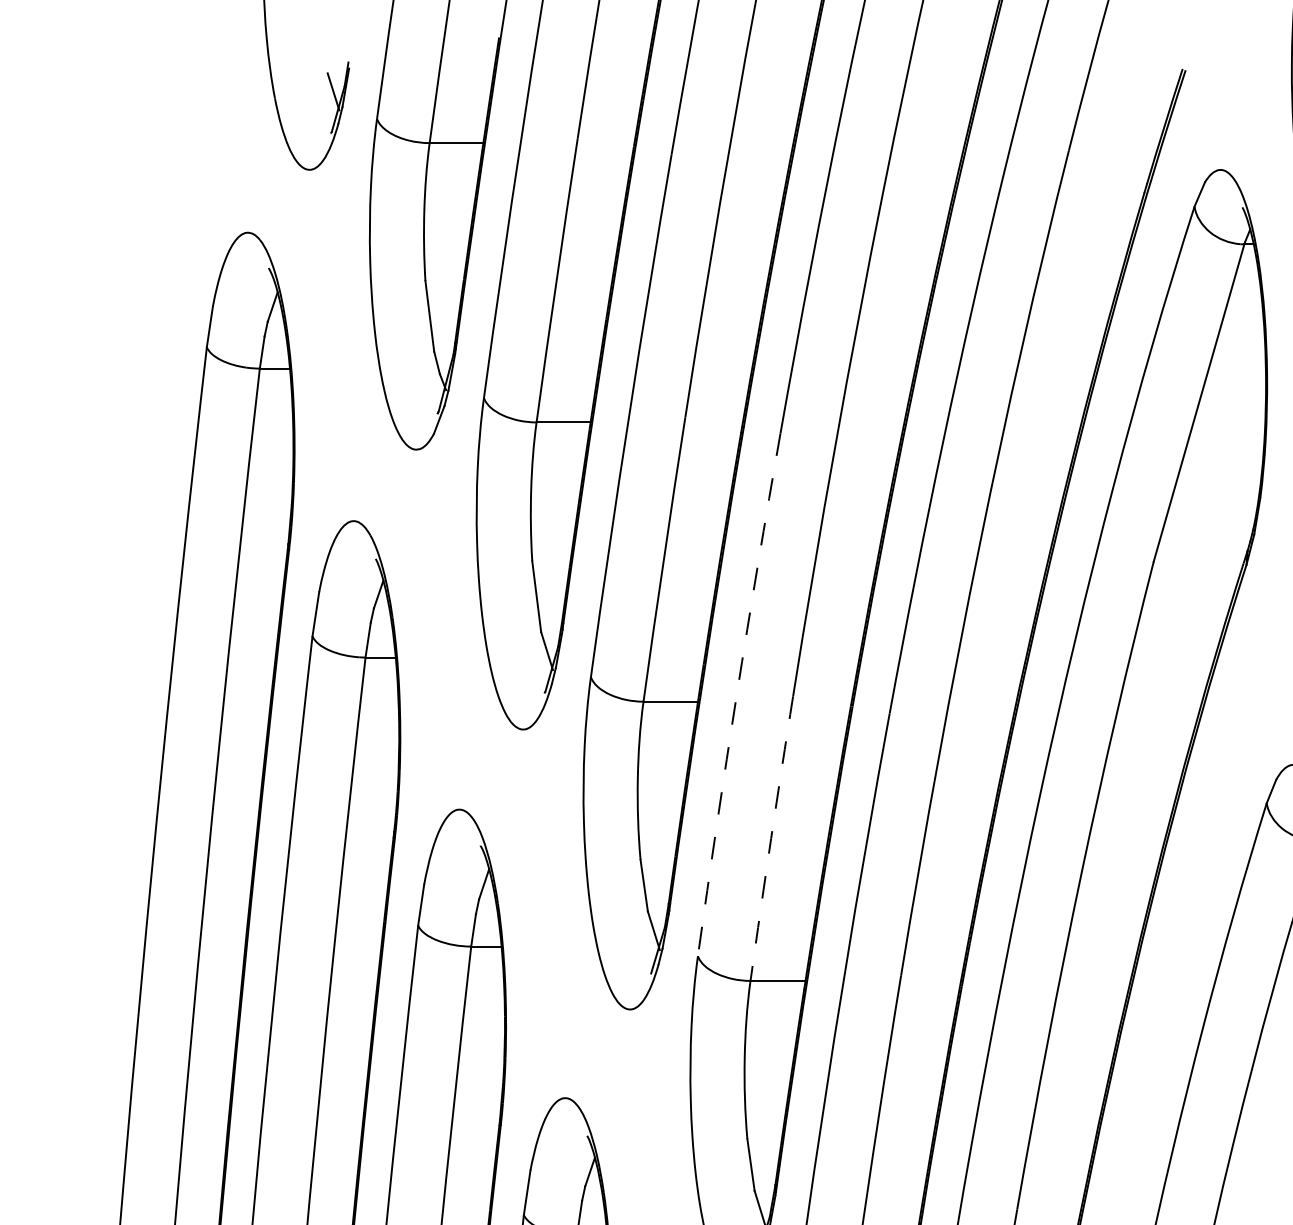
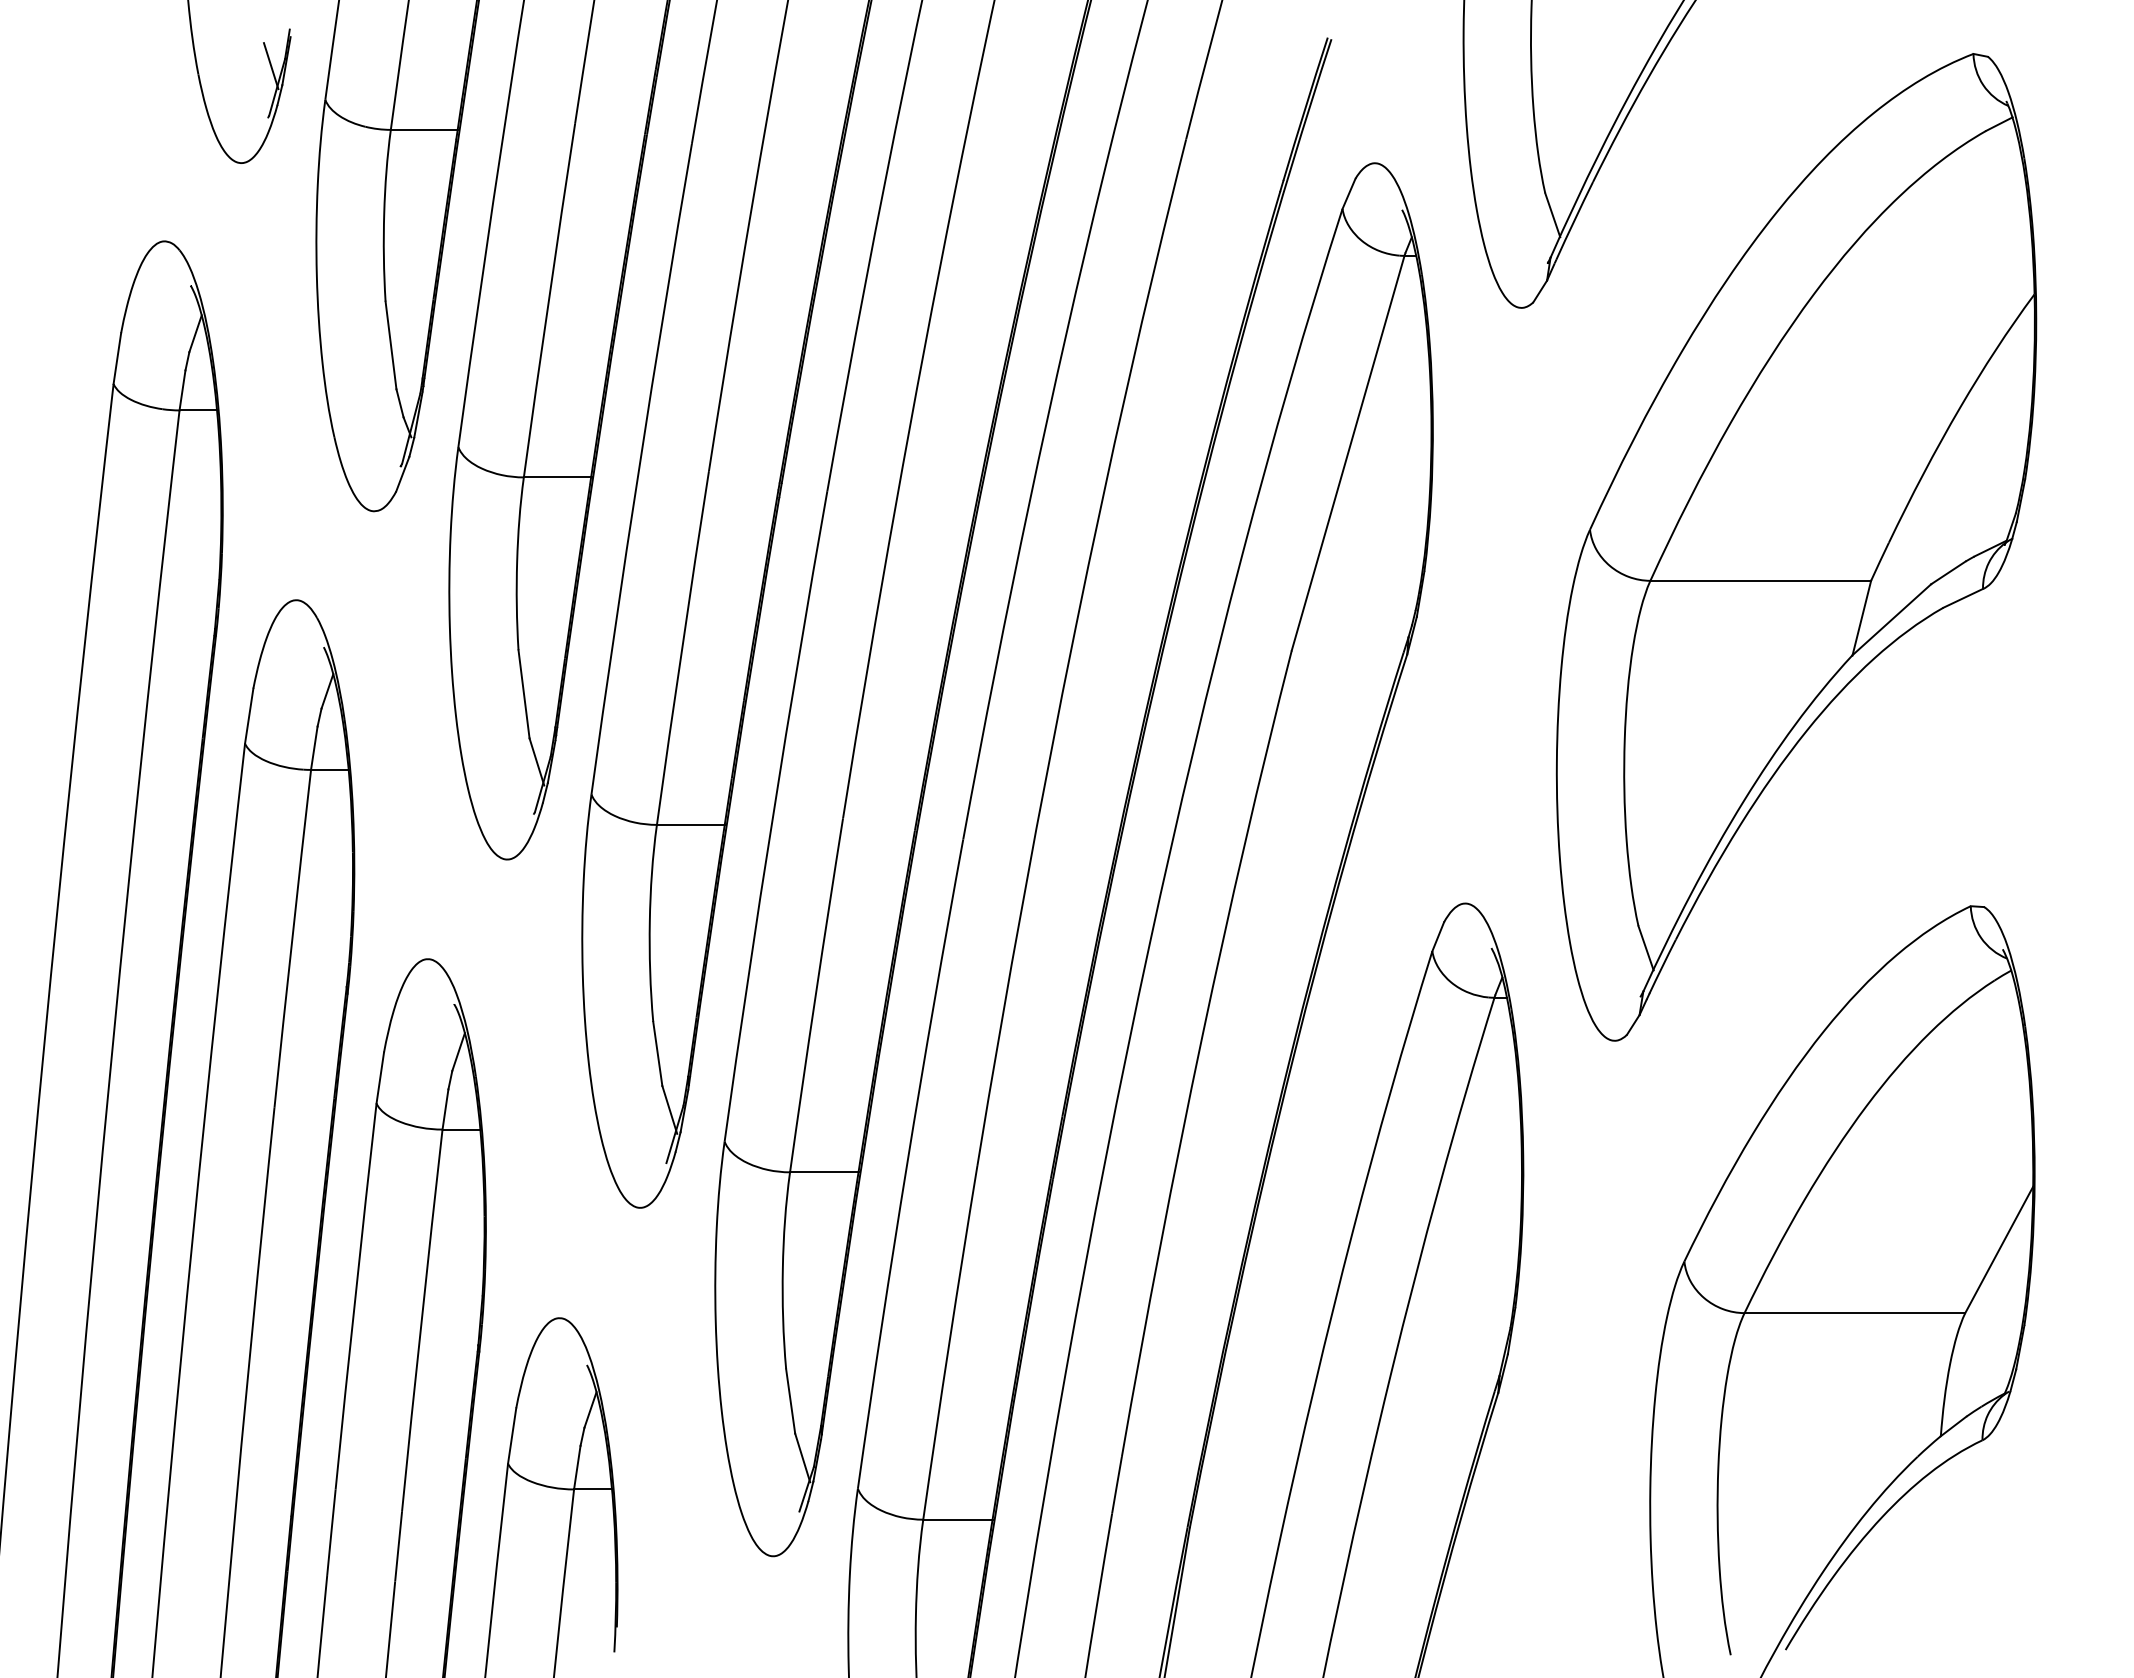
arc: (737, 694) -> (773, 815), dashed -> solid
arc: (770, 838) -> (815, 995), dashed -> solid

